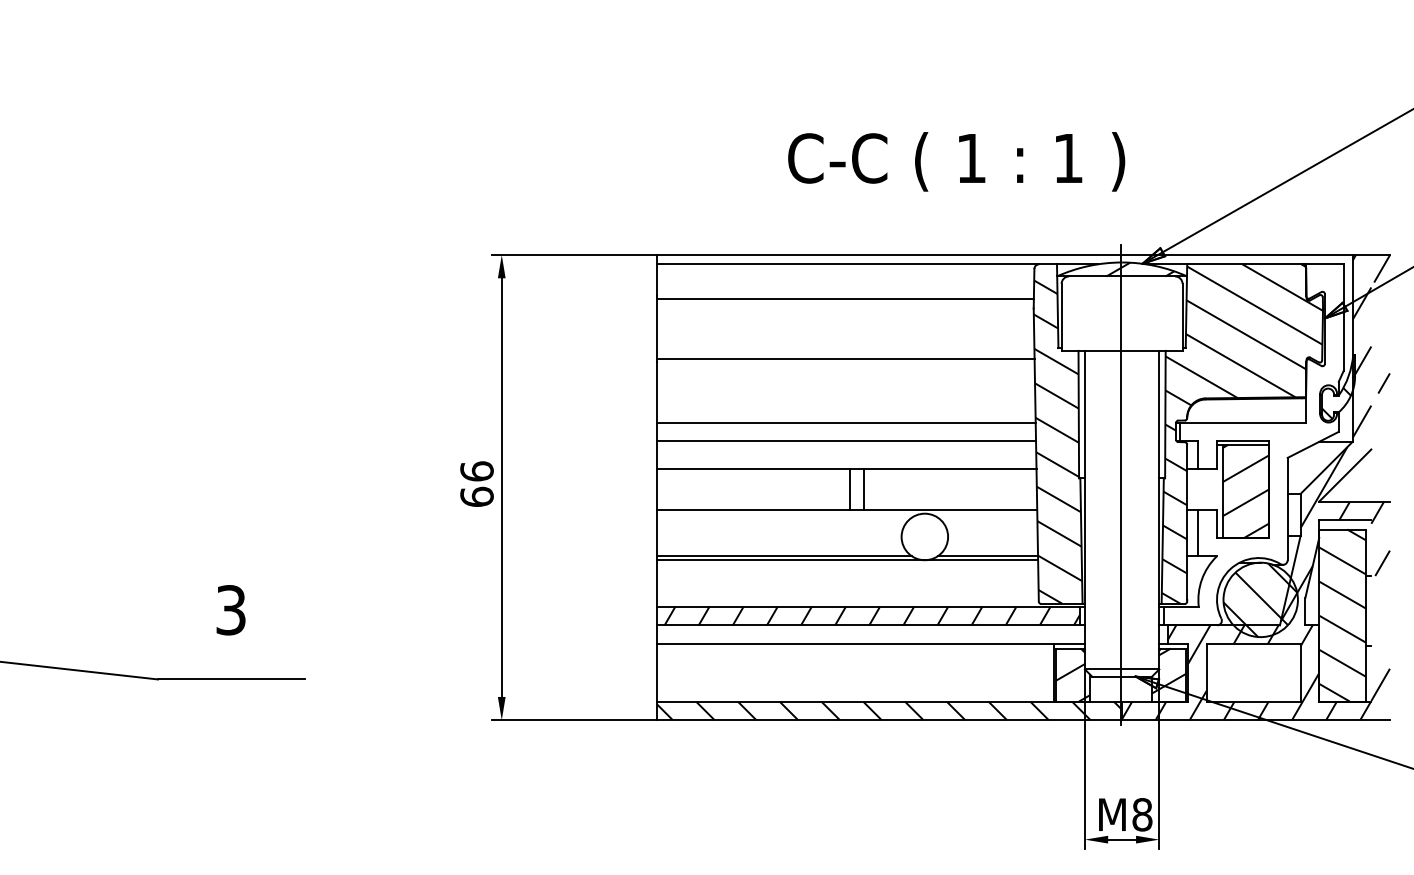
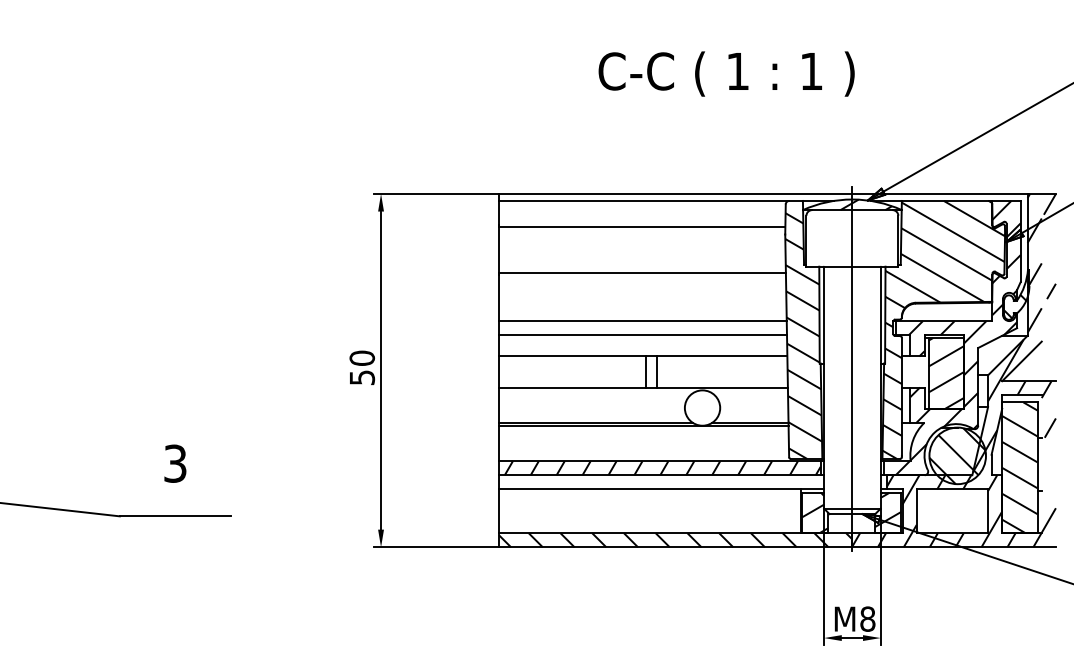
text: (956, 161) -> (726, 73), moved
hatch: (1260, 444) -> (957, 337), added
text: (477, 483) -> (362, 367), 66 -> 50

